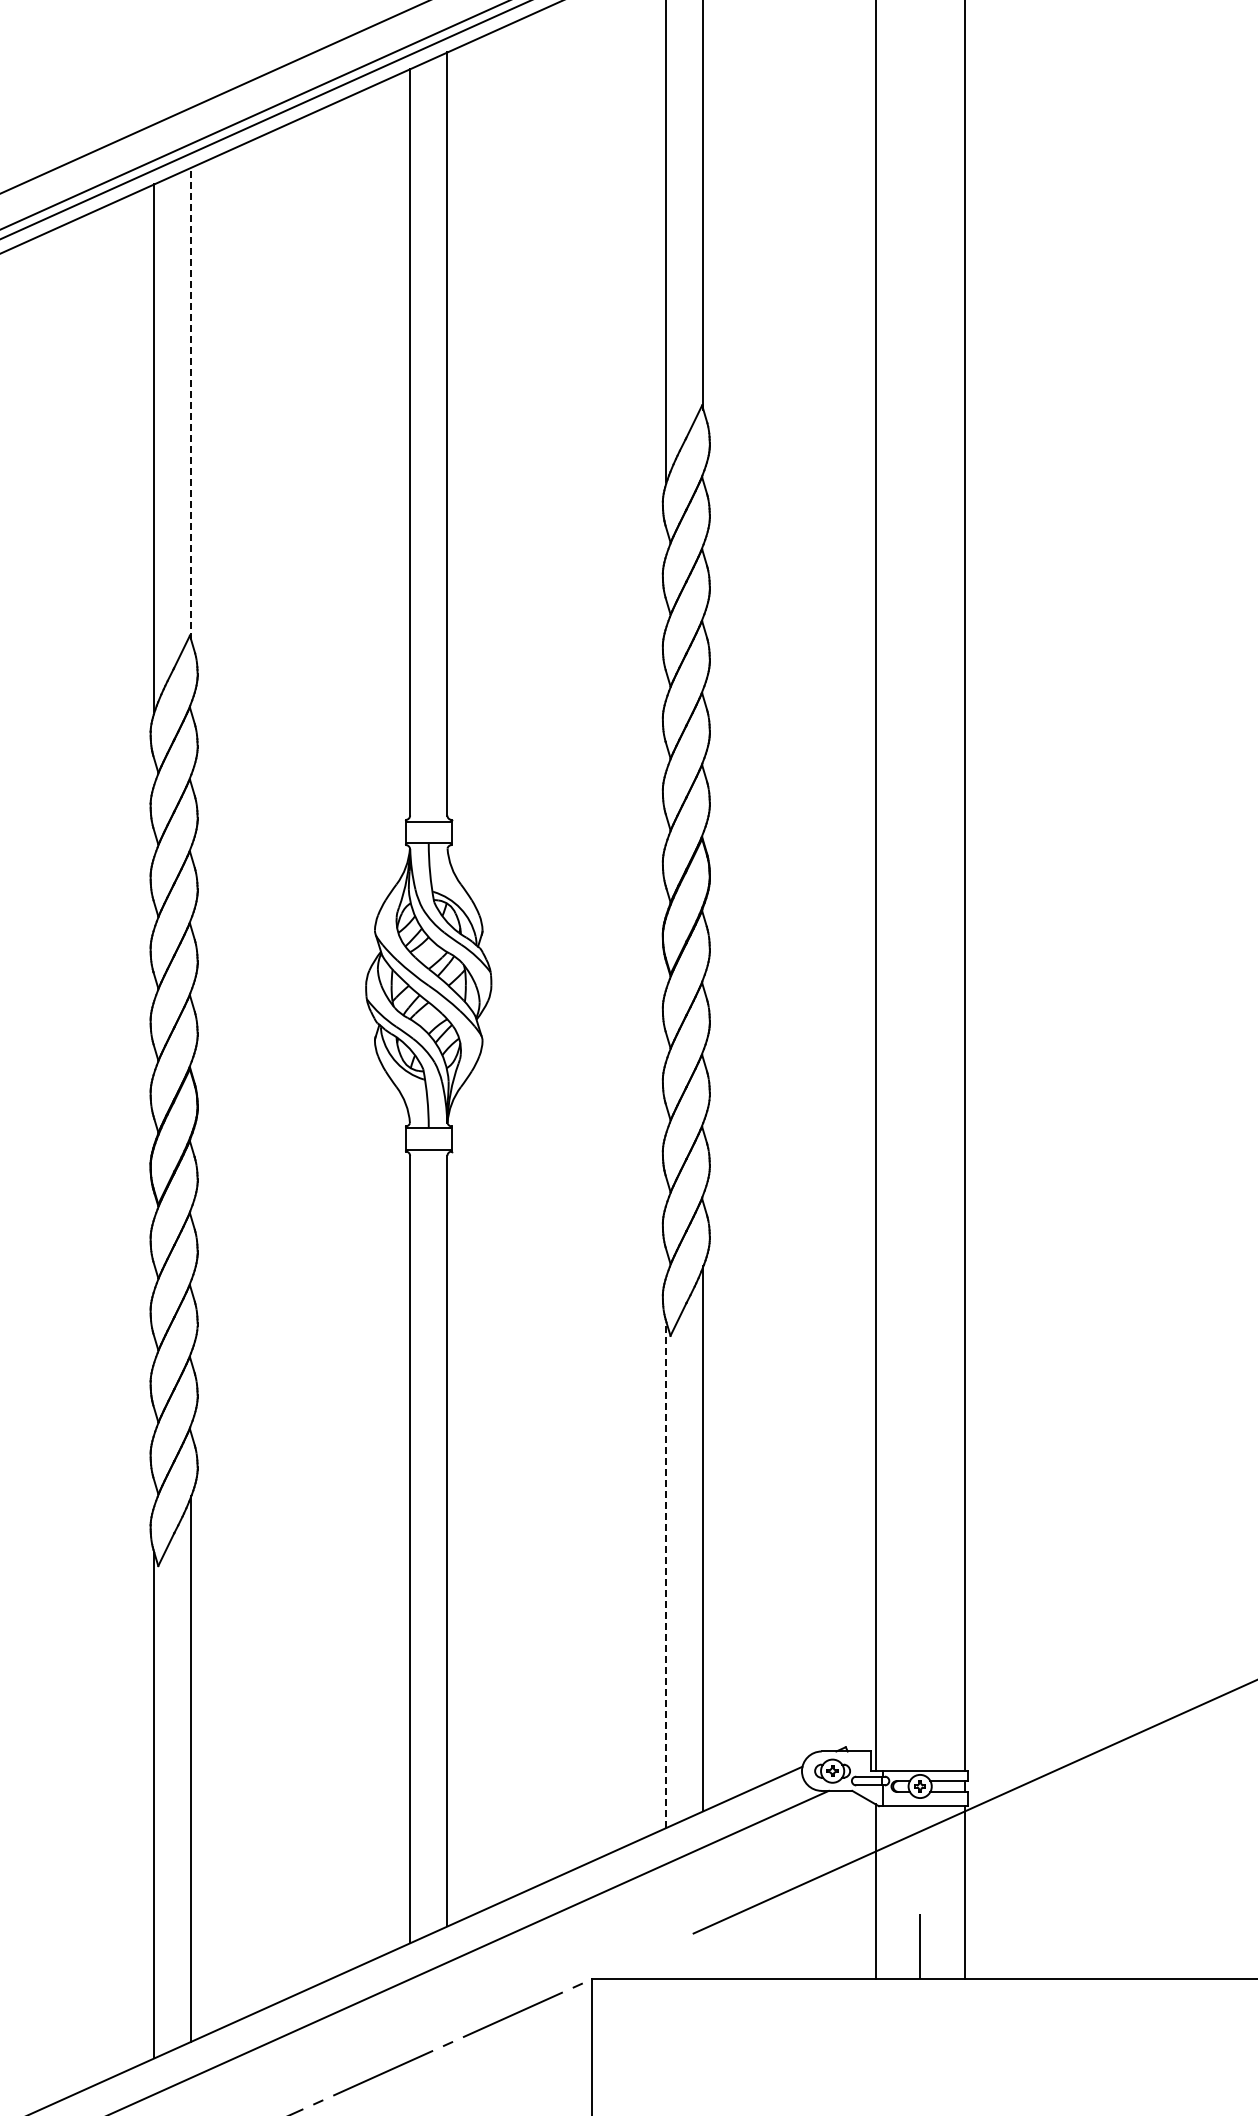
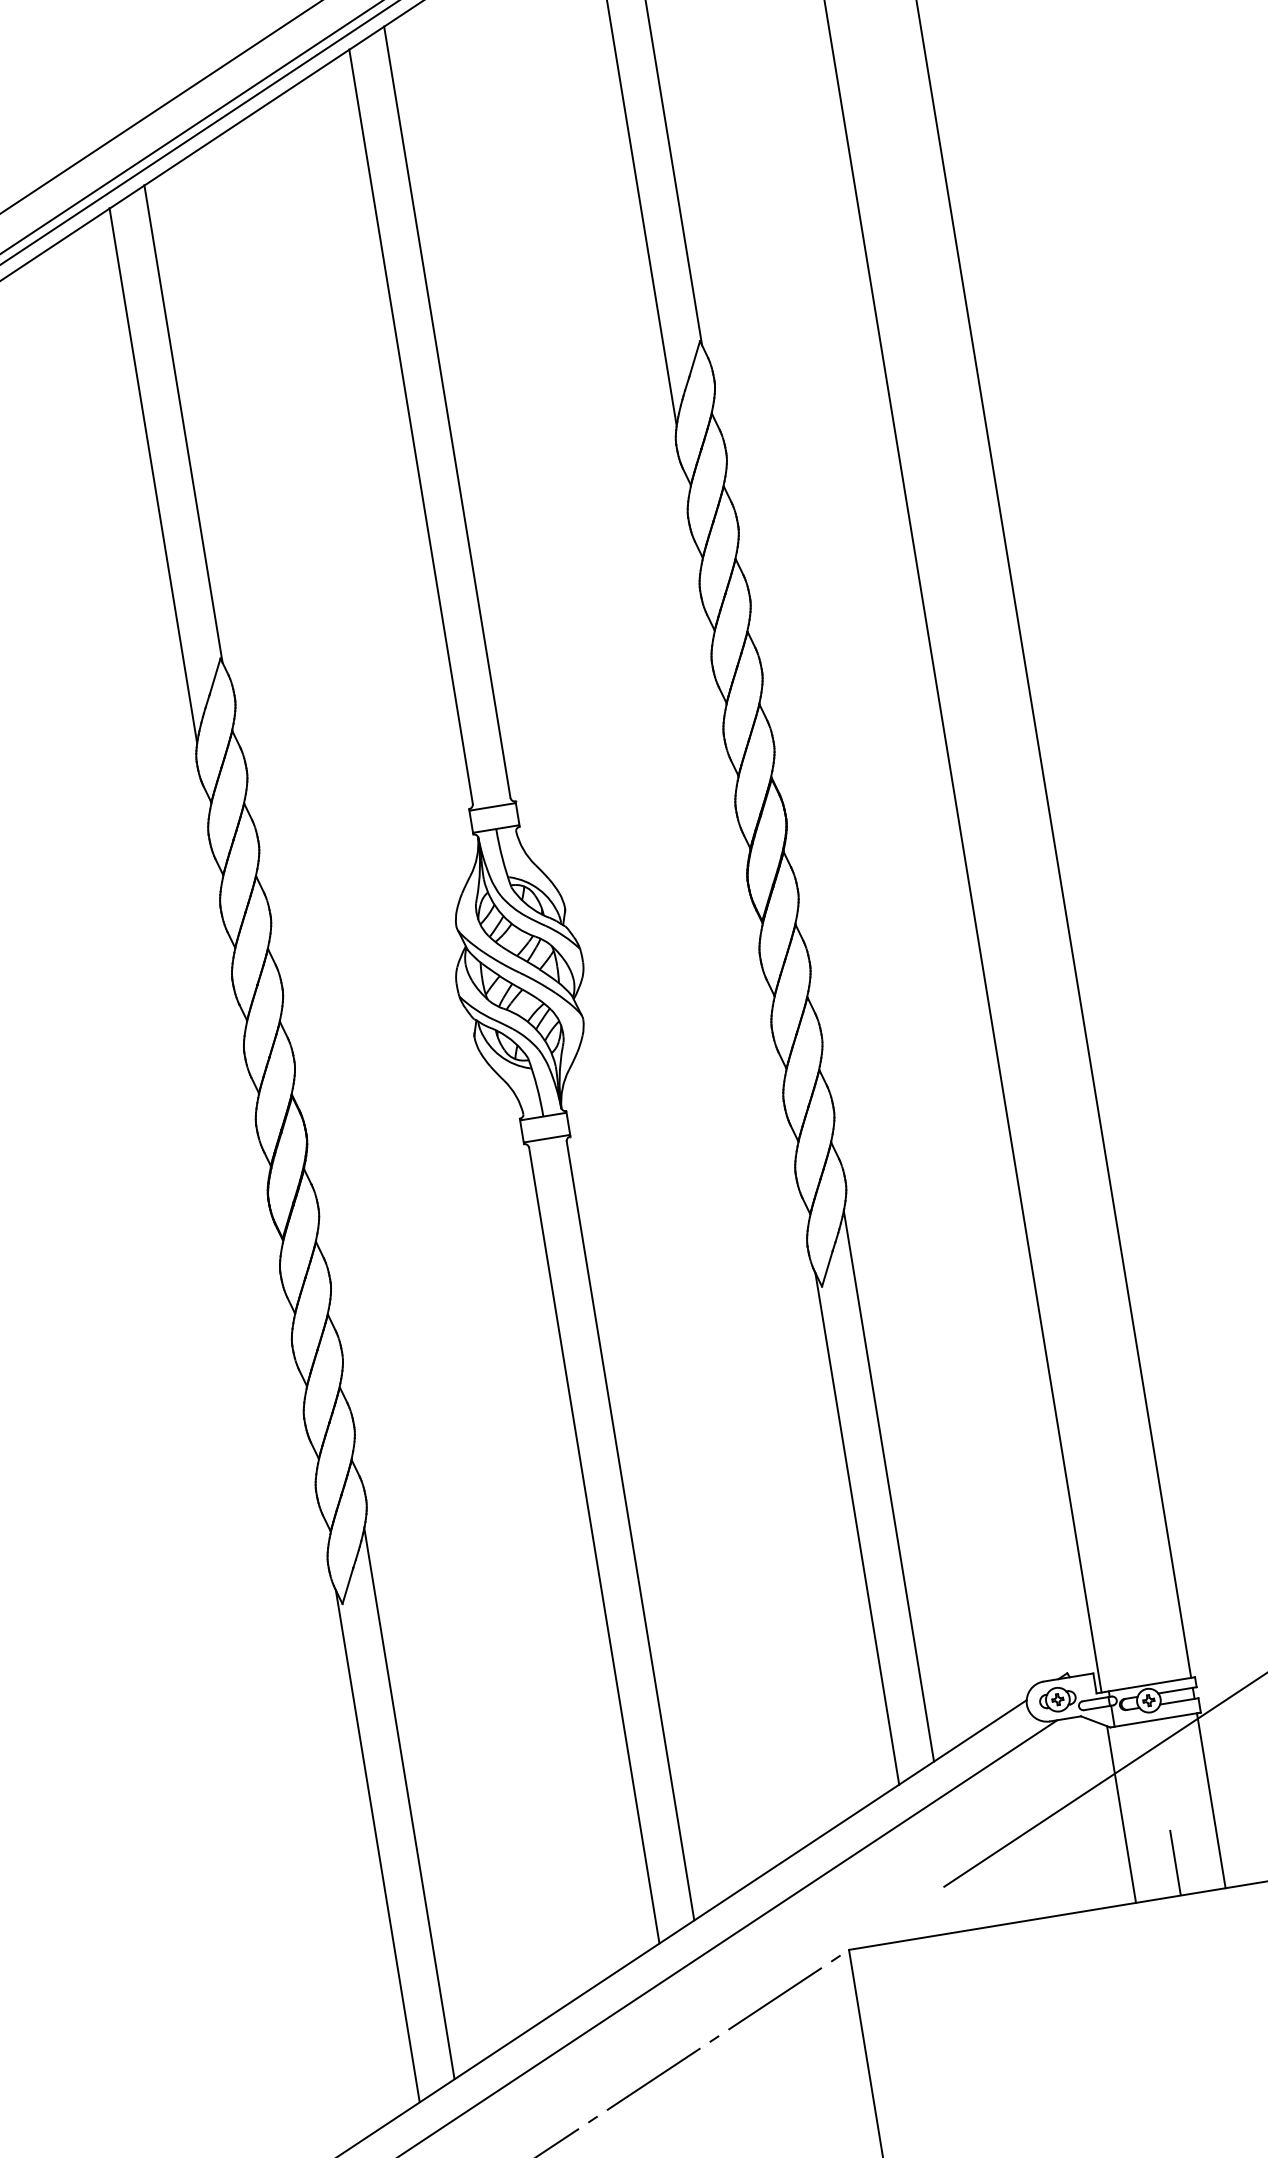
line: (191, 403) -> (183, 423), dashed -> solid
line: (666, 1574) -> (857, 1528), dashed -> solid

